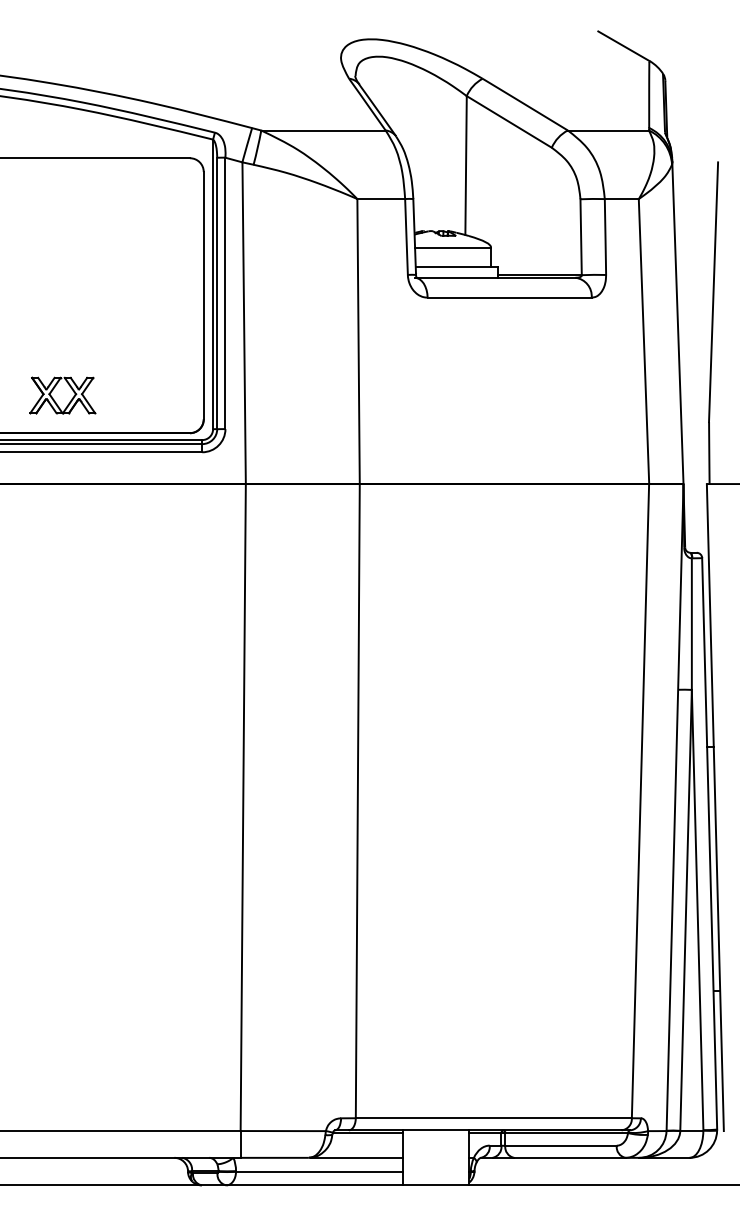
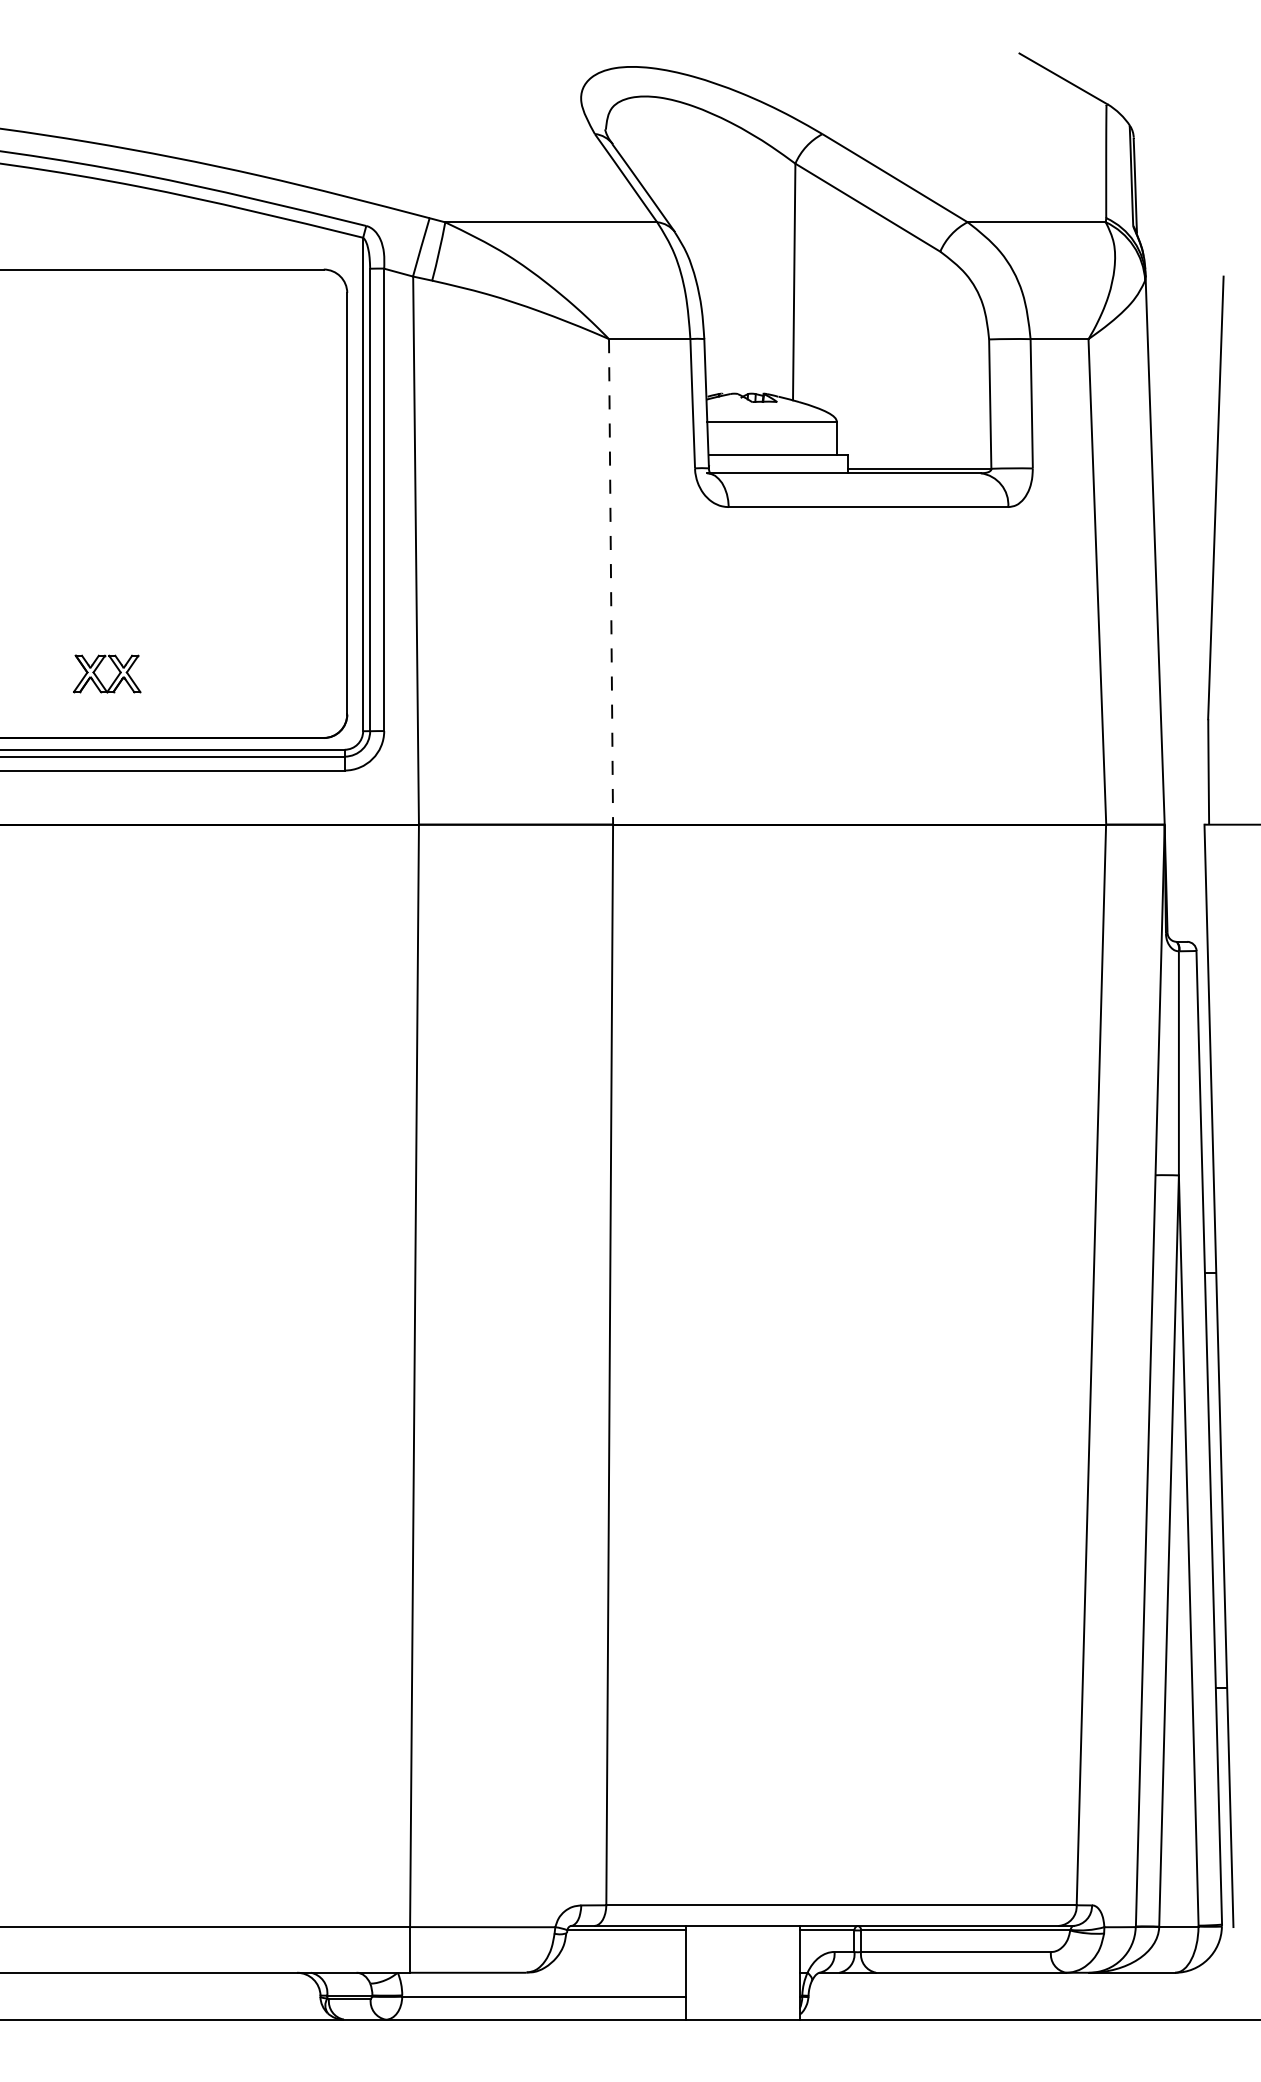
line: (358, 342) -> (610, 583), solid -> dashed
part: (62, 395) -> (106, 673), size x0.6
line: (356, 1157) -> (607, 1972), removed

